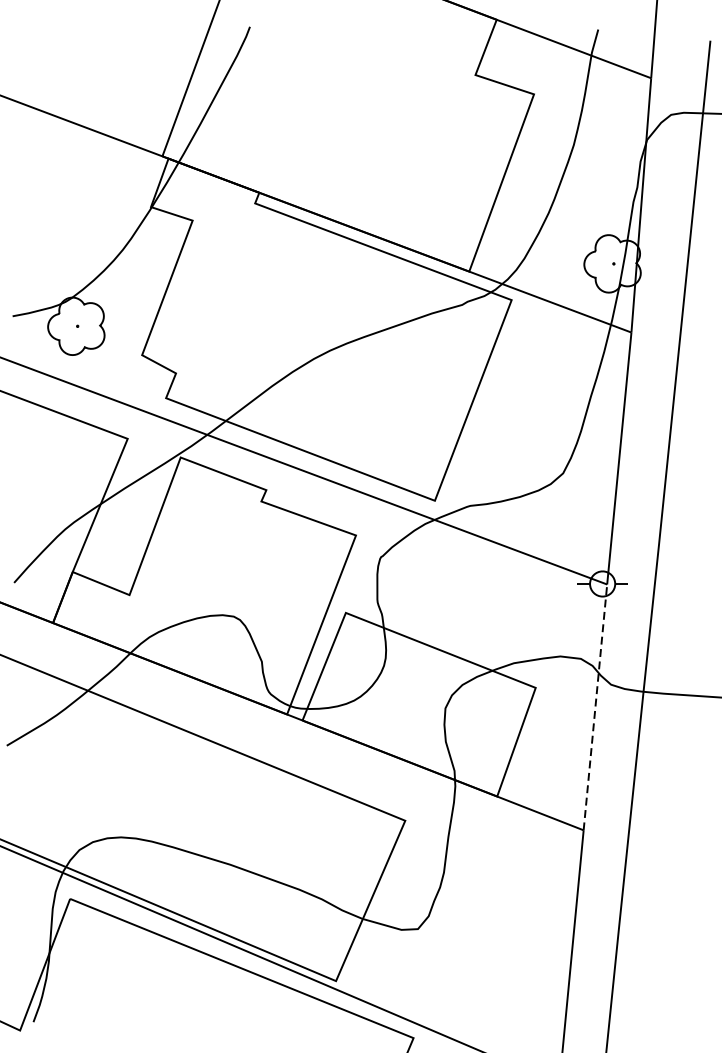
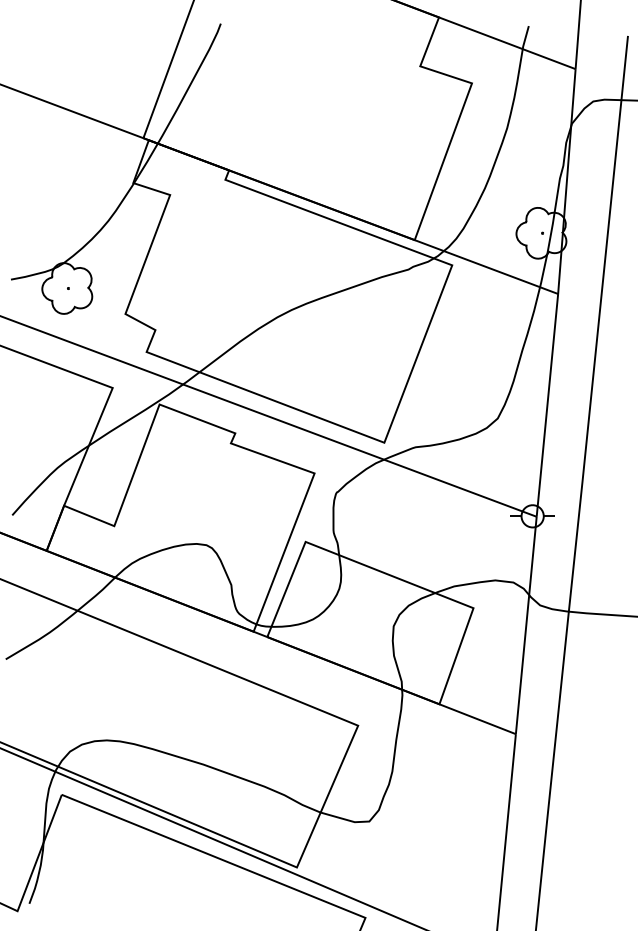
line: (595, 706) -> (526, 624), dashed -> solid

